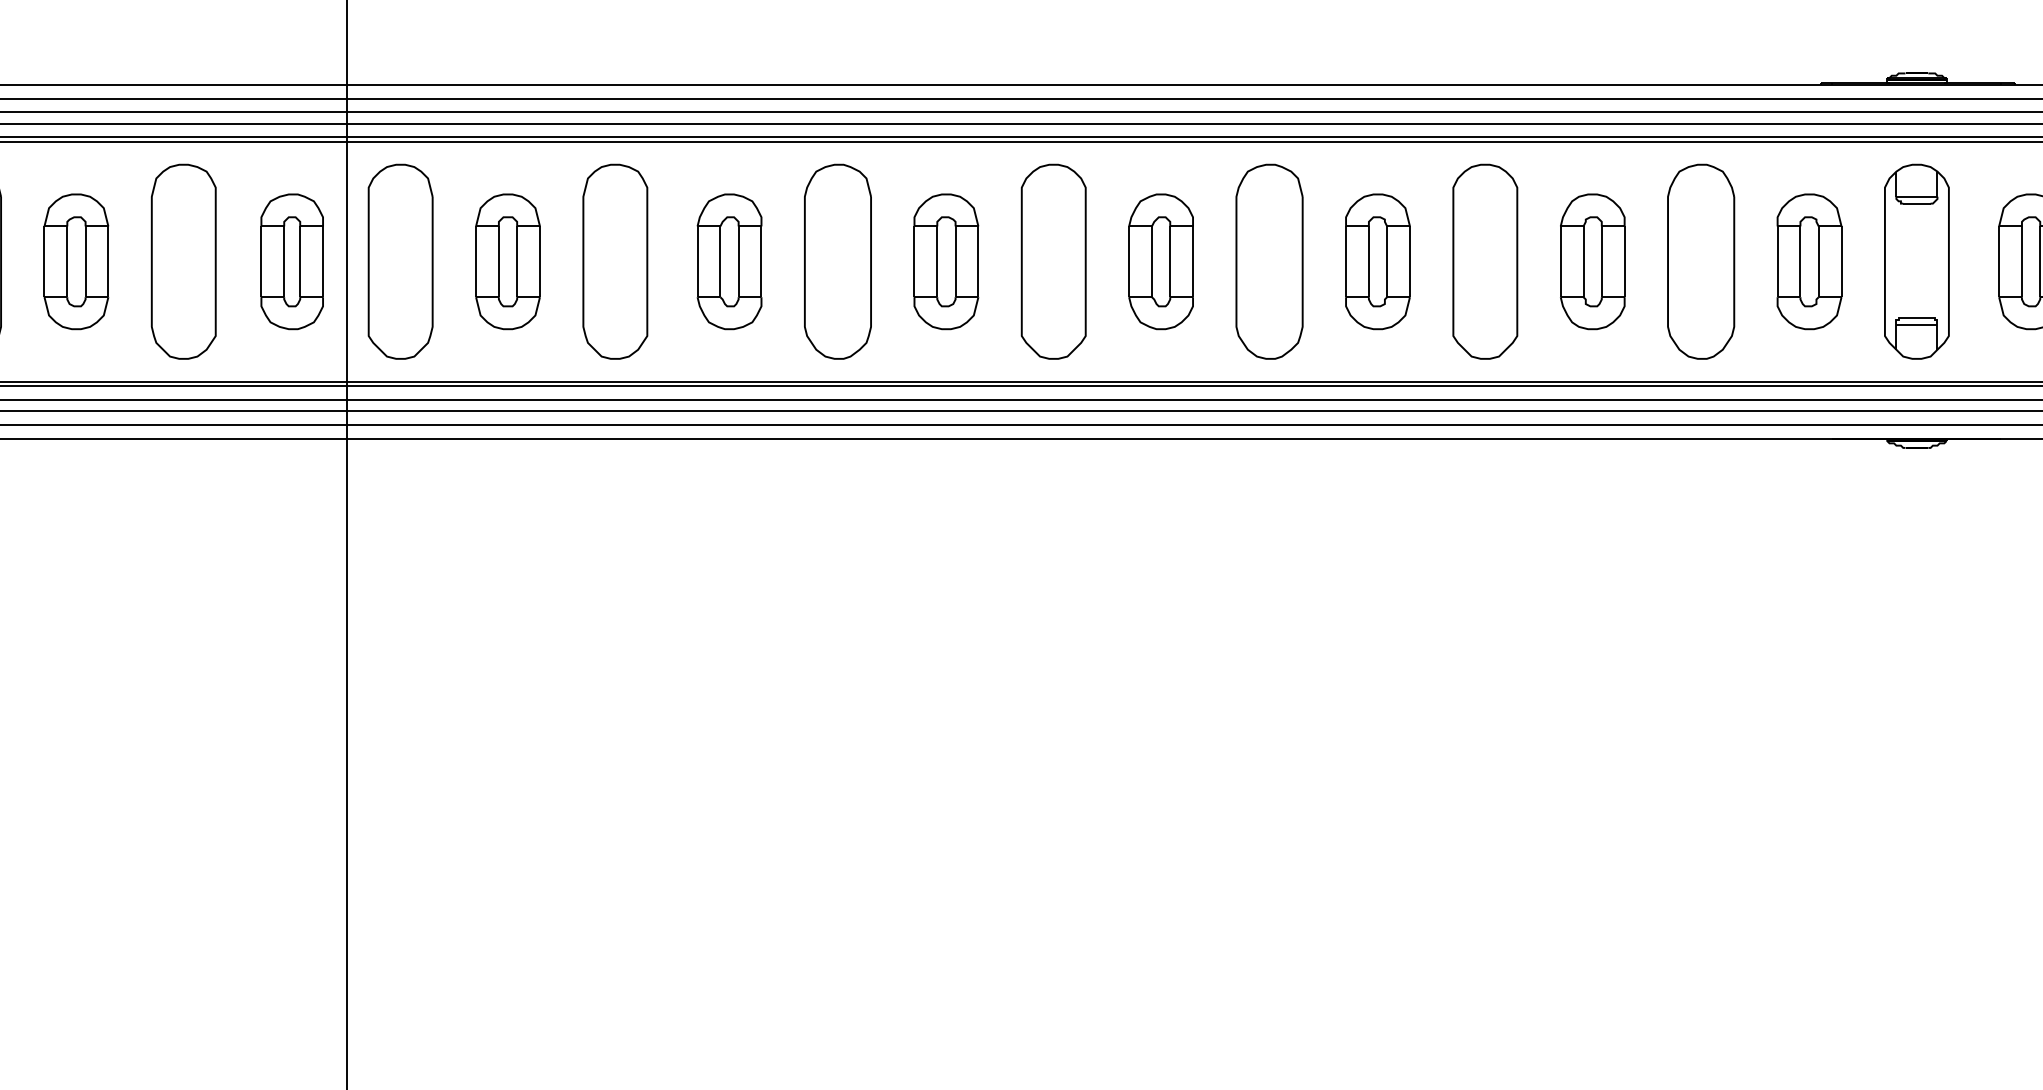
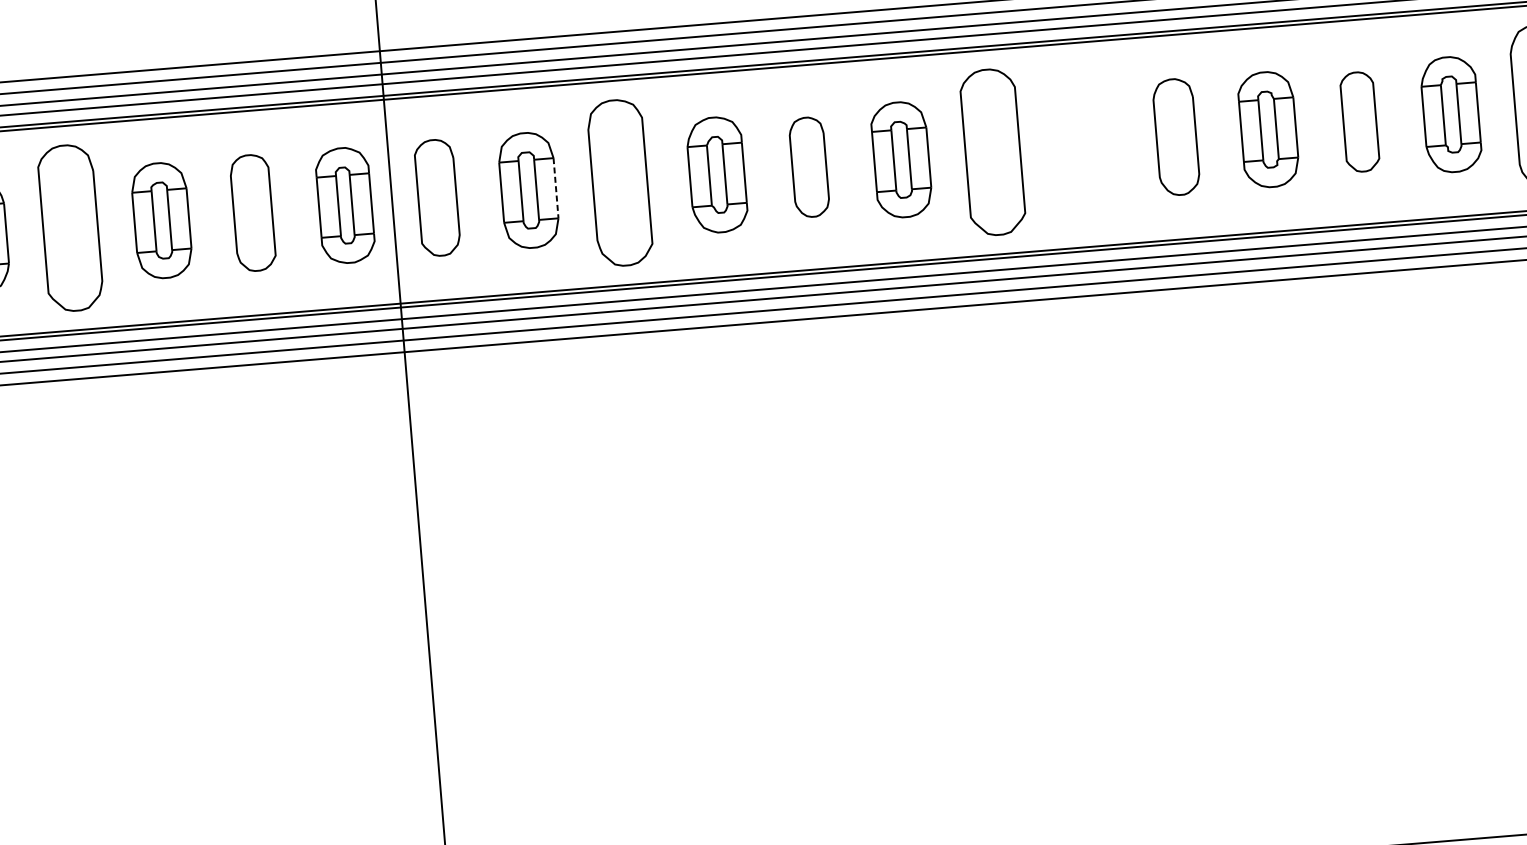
part: (183, 261) -> (252, 212), size x0.7
part: (400, 261) -> (437, 197), size x0.7
part: (837, 261) -> (808, 167), size x0.6
part: (1160, 261) -> (1083, 144), removed
part: (1269, 261) -> (1176, 136), size x0.7
part: (1485, 261) -> (1359, 121), size x0.6
line: (540, 262) -> (556, 188), solid -> dashed

